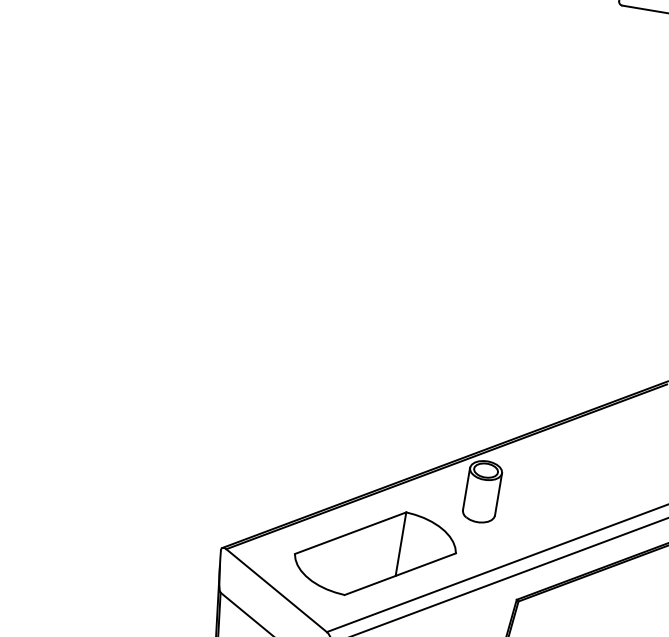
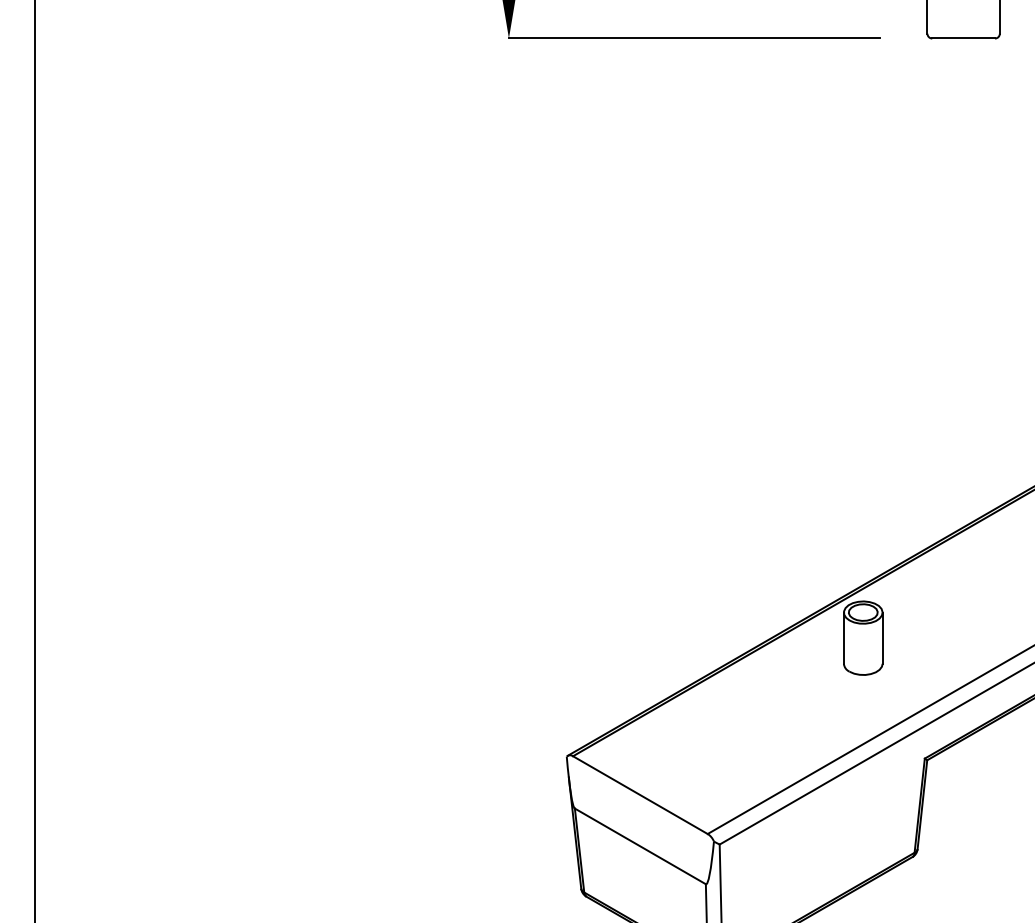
part: (375, 553) -> (749, 731), removed

